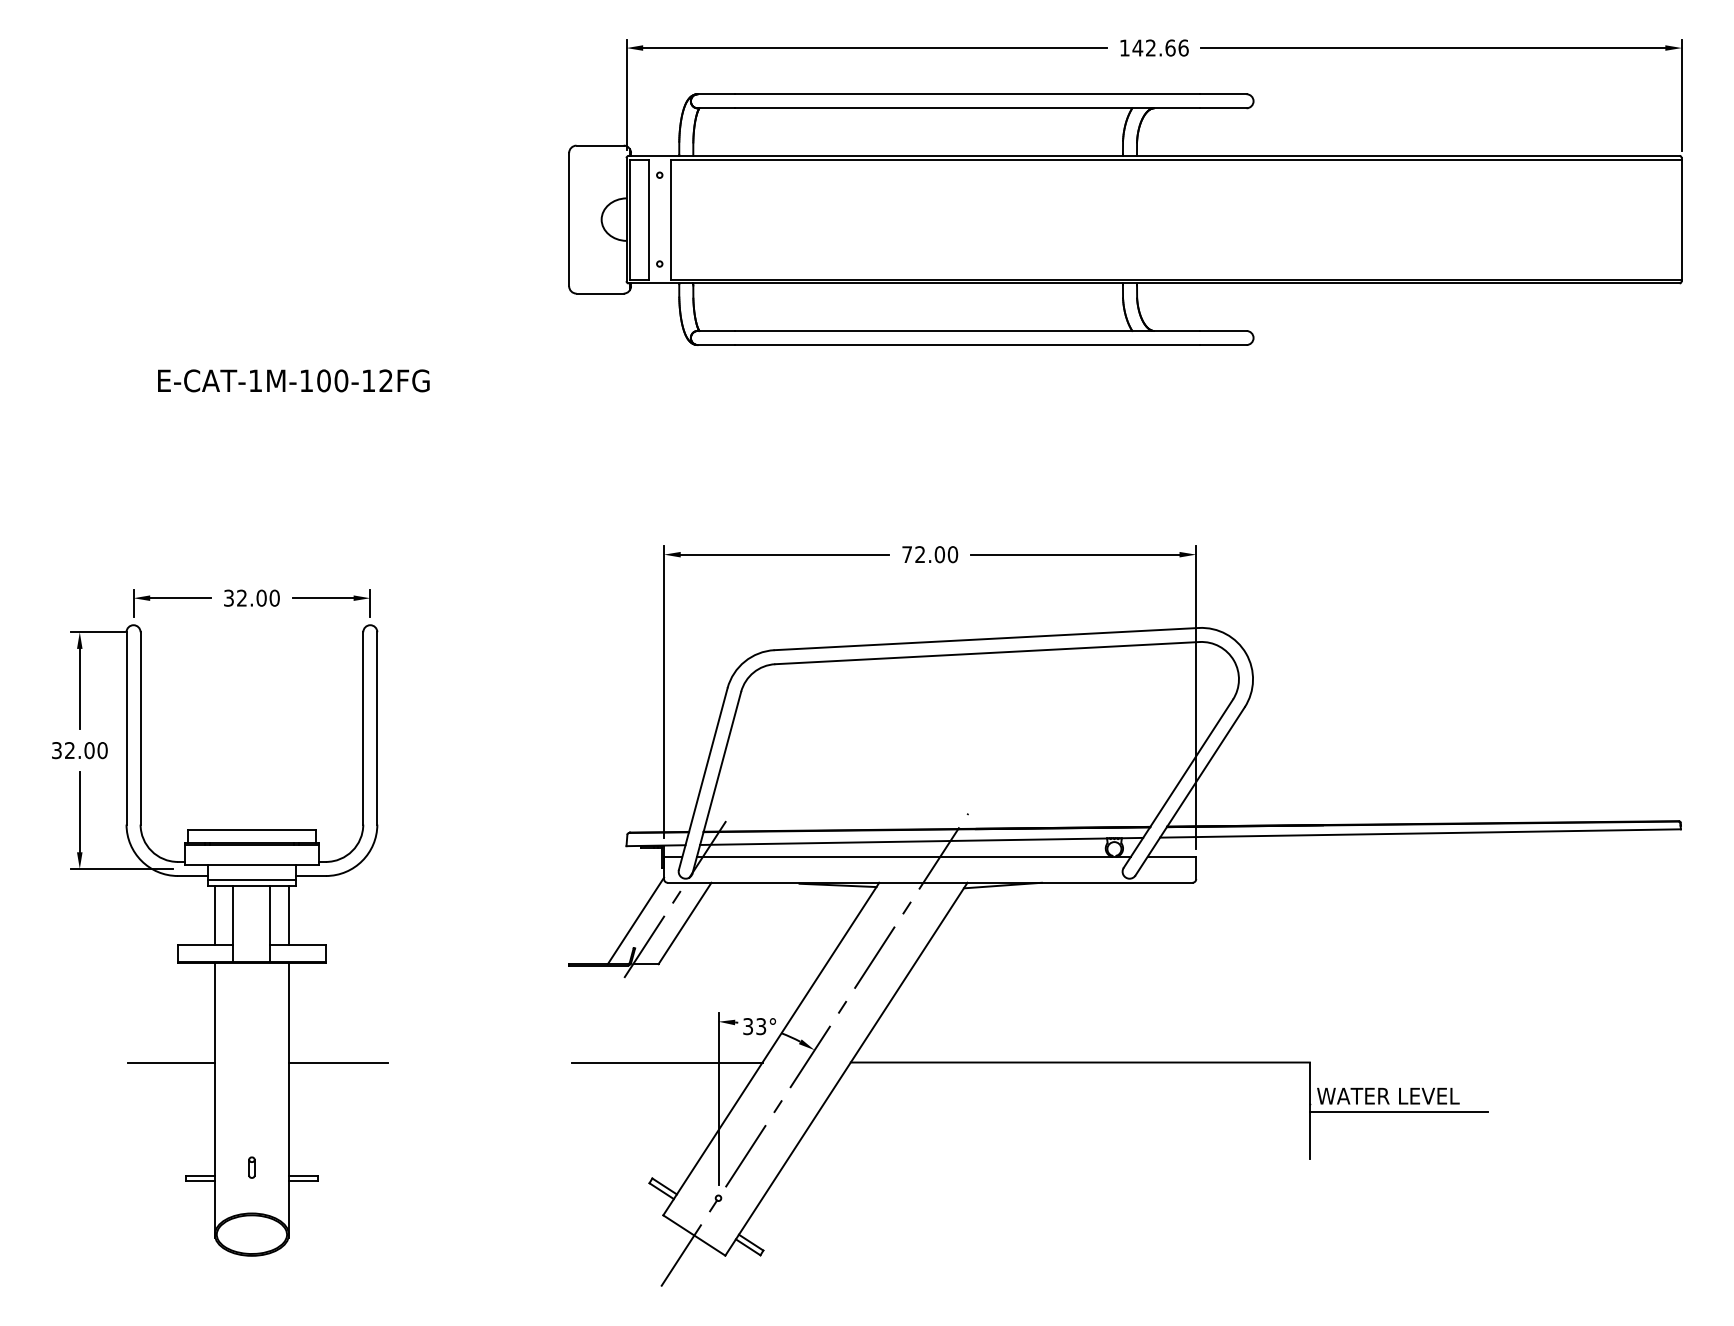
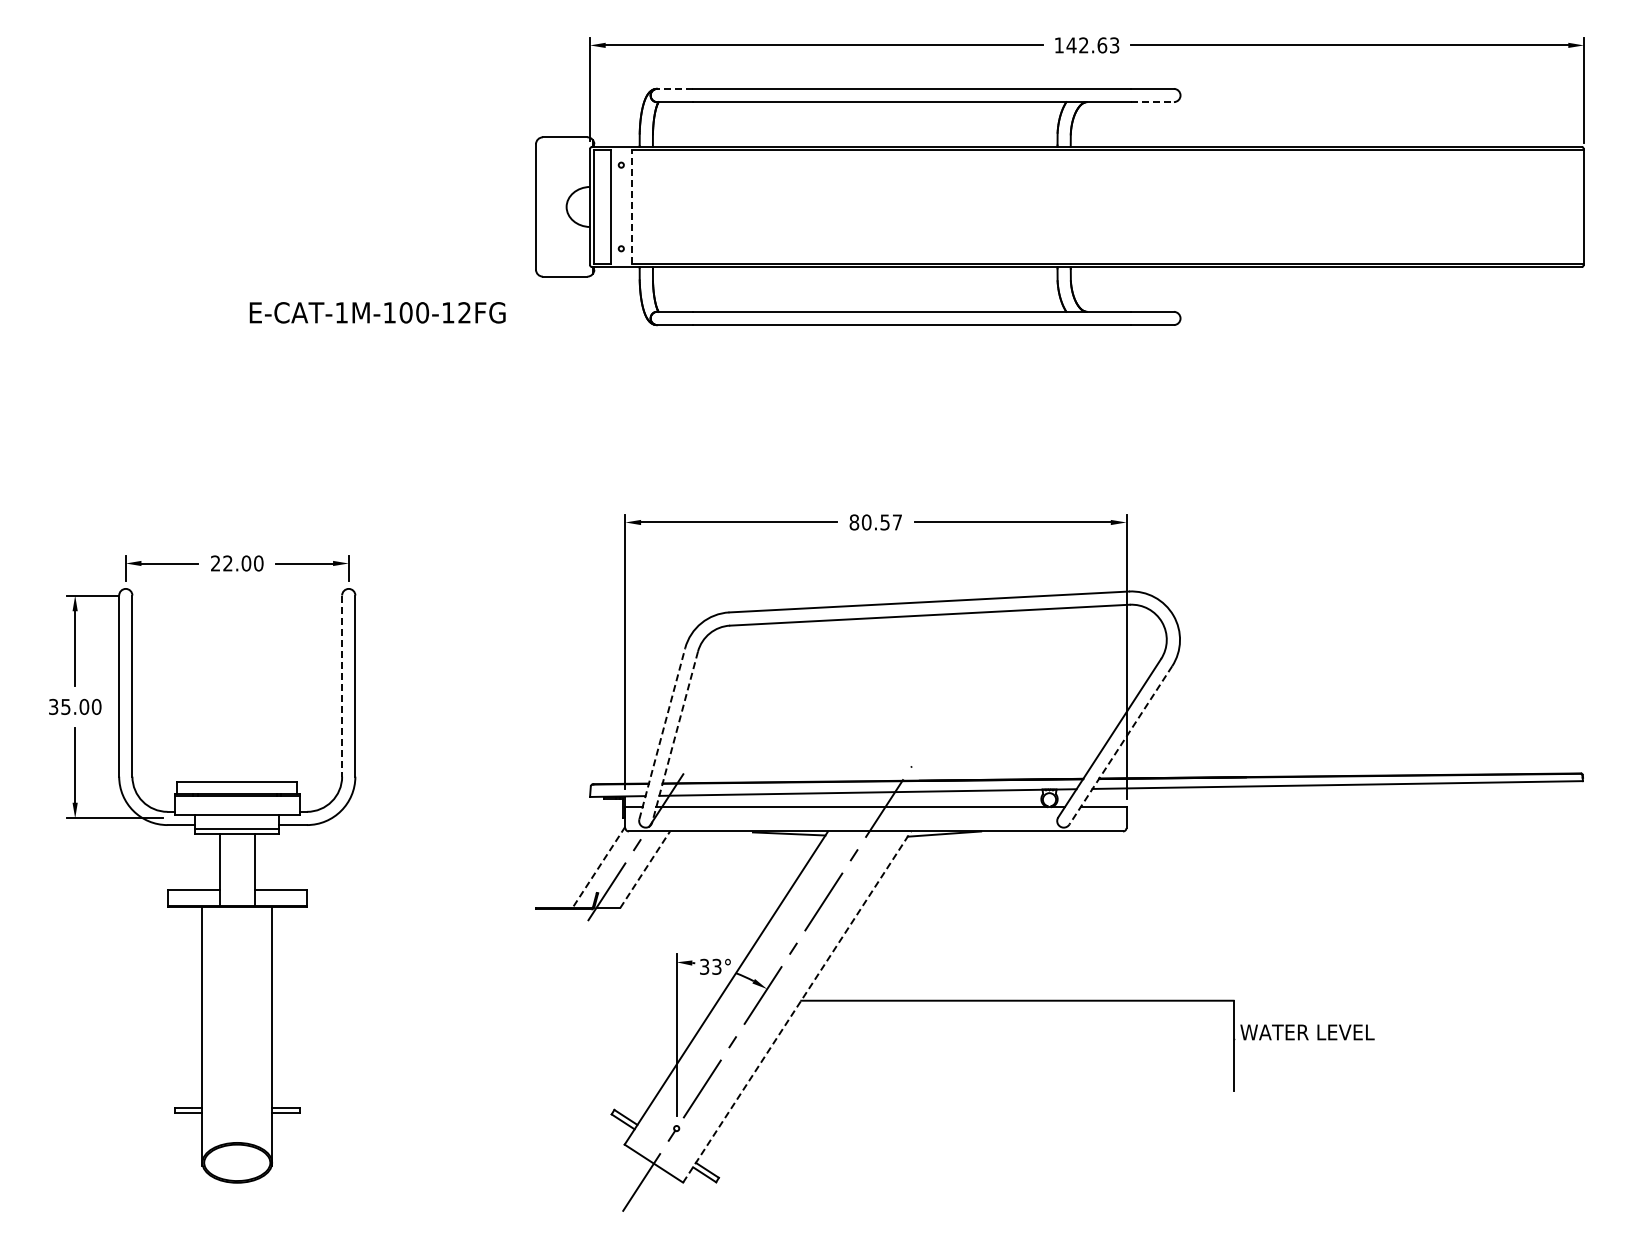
text: (1183, 48) -> (1114, 45), 142.66 -> 142.63
line: (716, 93) -> (674, 88), solid -> dashed
line: (1223, 108) -> (1152, 102), solid -> dashed
line: (670, 219) -> (631, 206), solid -> dashed
text: (293, 380) -> (377, 312), moved
text: (929, 554) -> (875, 522), 72.00 -> 80.57
text: (228, 598) -> (215, 563), 32.00 -> 22.00
line: (363, 728) -> (342, 686), solid -> dashed
text: (69, 750) -> (65, 706), 32.00 -> 35.00
line: (703, 778) -> (662, 733), solid -> dashed
line: (717, 782) -> (675, 737), solid -> dashed
line: (1189, 791) -> (1120, 745), solid -> dashed
line: (214, 915) -> (202, 862), removed
line: (289, 915) -> (272, 862), removed
line: (635, 921) -> (598, 867), solid -> dashed
line: (685, 923) -> (645, 869), solid -> dashed
line: (171, 1062) -> (161, 1000), removed
line: (338, 1062) -> (318, 1000), removed
line: (667, 1062) -> (628, 1000), removed
line: (846, 1068) -> (797, 1006), solid -> dashed
line: (1397, 1112) -> (1316, 1047), removed
part: (251, 1167) -> (236, 1099), removed

